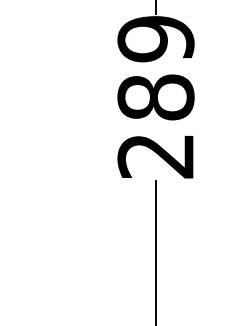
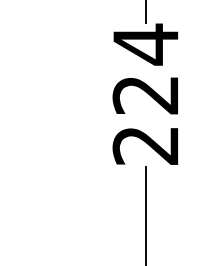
text: (155, 67) -> (145, 69), 289 -> 224

